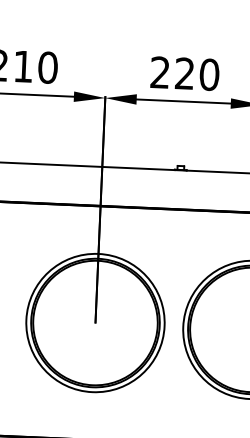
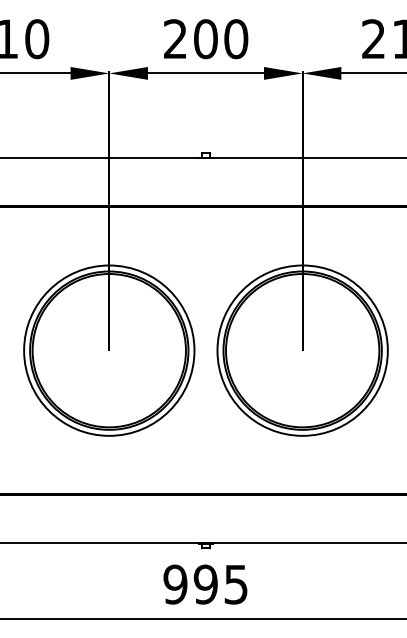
text: (184, 73) -> (205, 39), 220 -> 200

